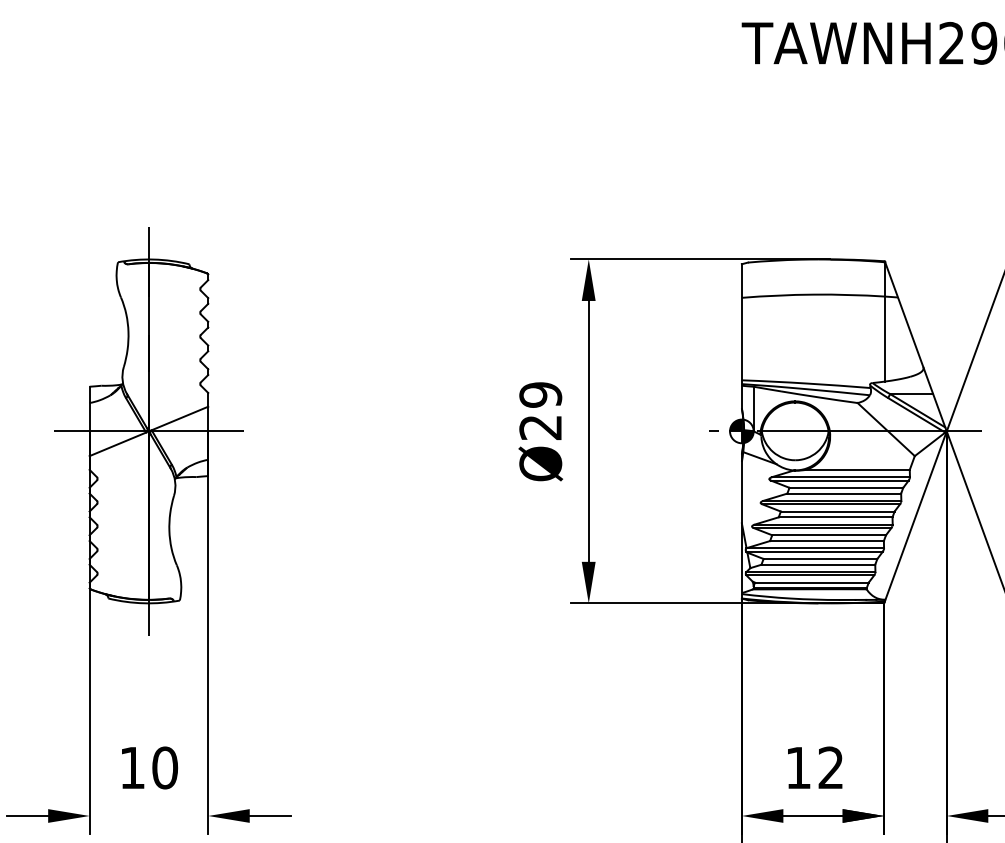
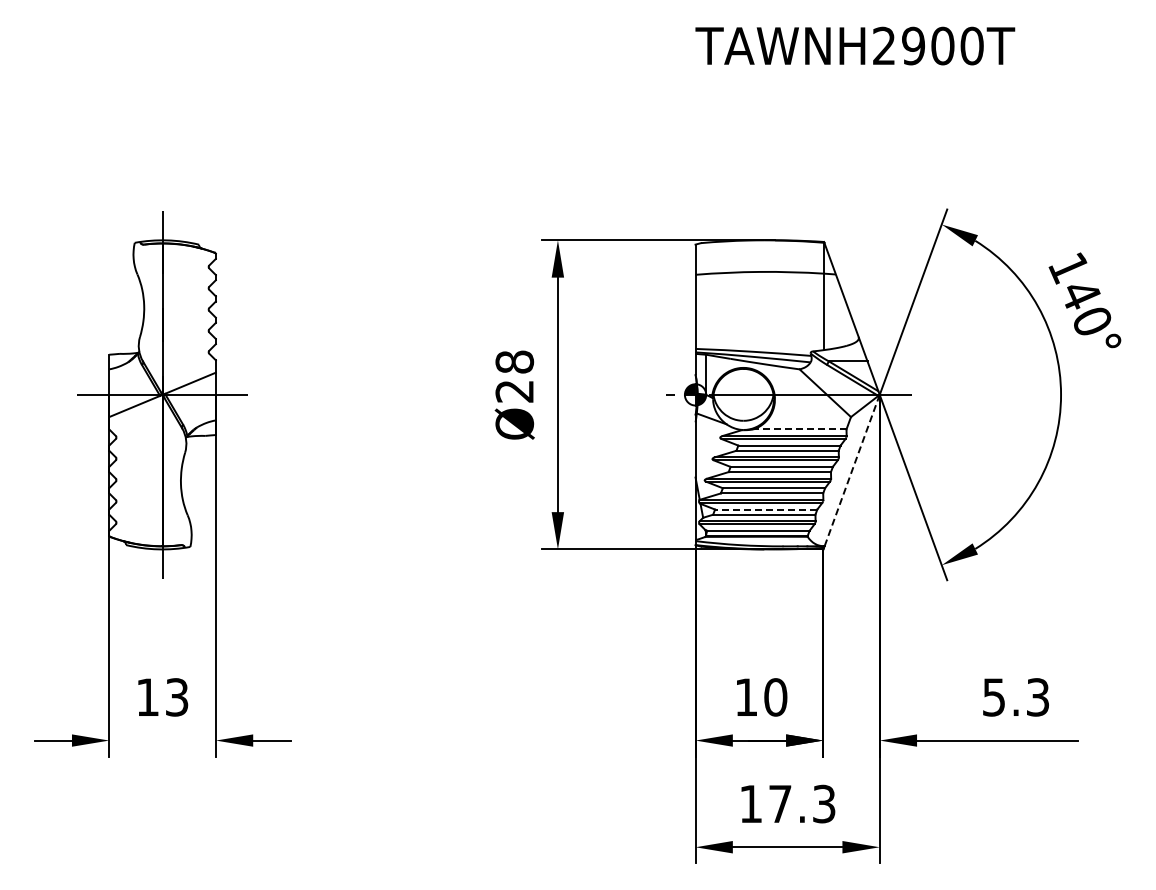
text: (540, 394) -> (514, 361), Ø29 -> Ø28
line: (857, 469) -> (799, 429), solid -> dashed
line: (915, 516) -> (851, 471), solid -> dashed
line: (819, 558) -> (765, 509), solid -> dashed
text: (164, 768) -> (176, 697), 10 -> 13
text: (830, 768) -> (775, 697), 12 -> 10

